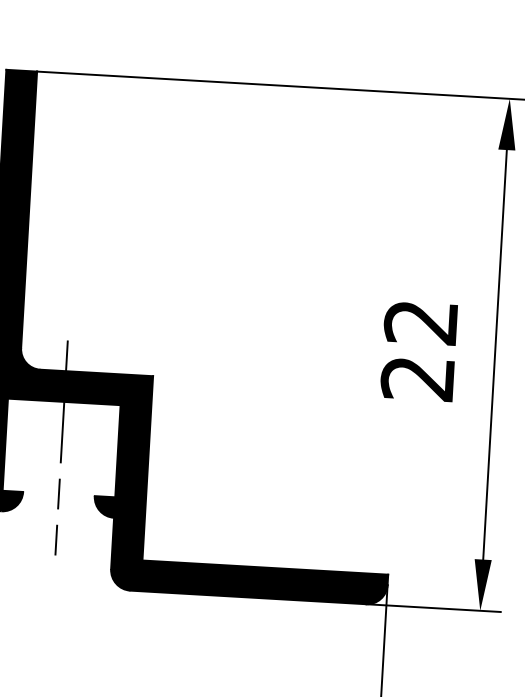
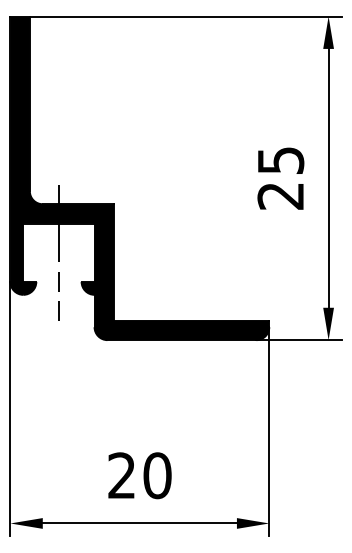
text: (420, 322) -> (280, 160), 22 -> 25

